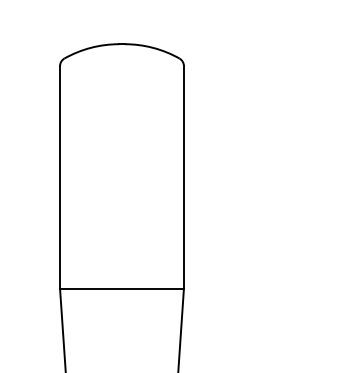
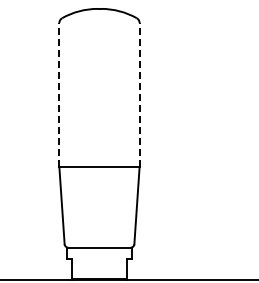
line: (60, 176) -> (59, 94), solid -> dashed
line: (183, 176) -> (139, 94), solid -> dashed

